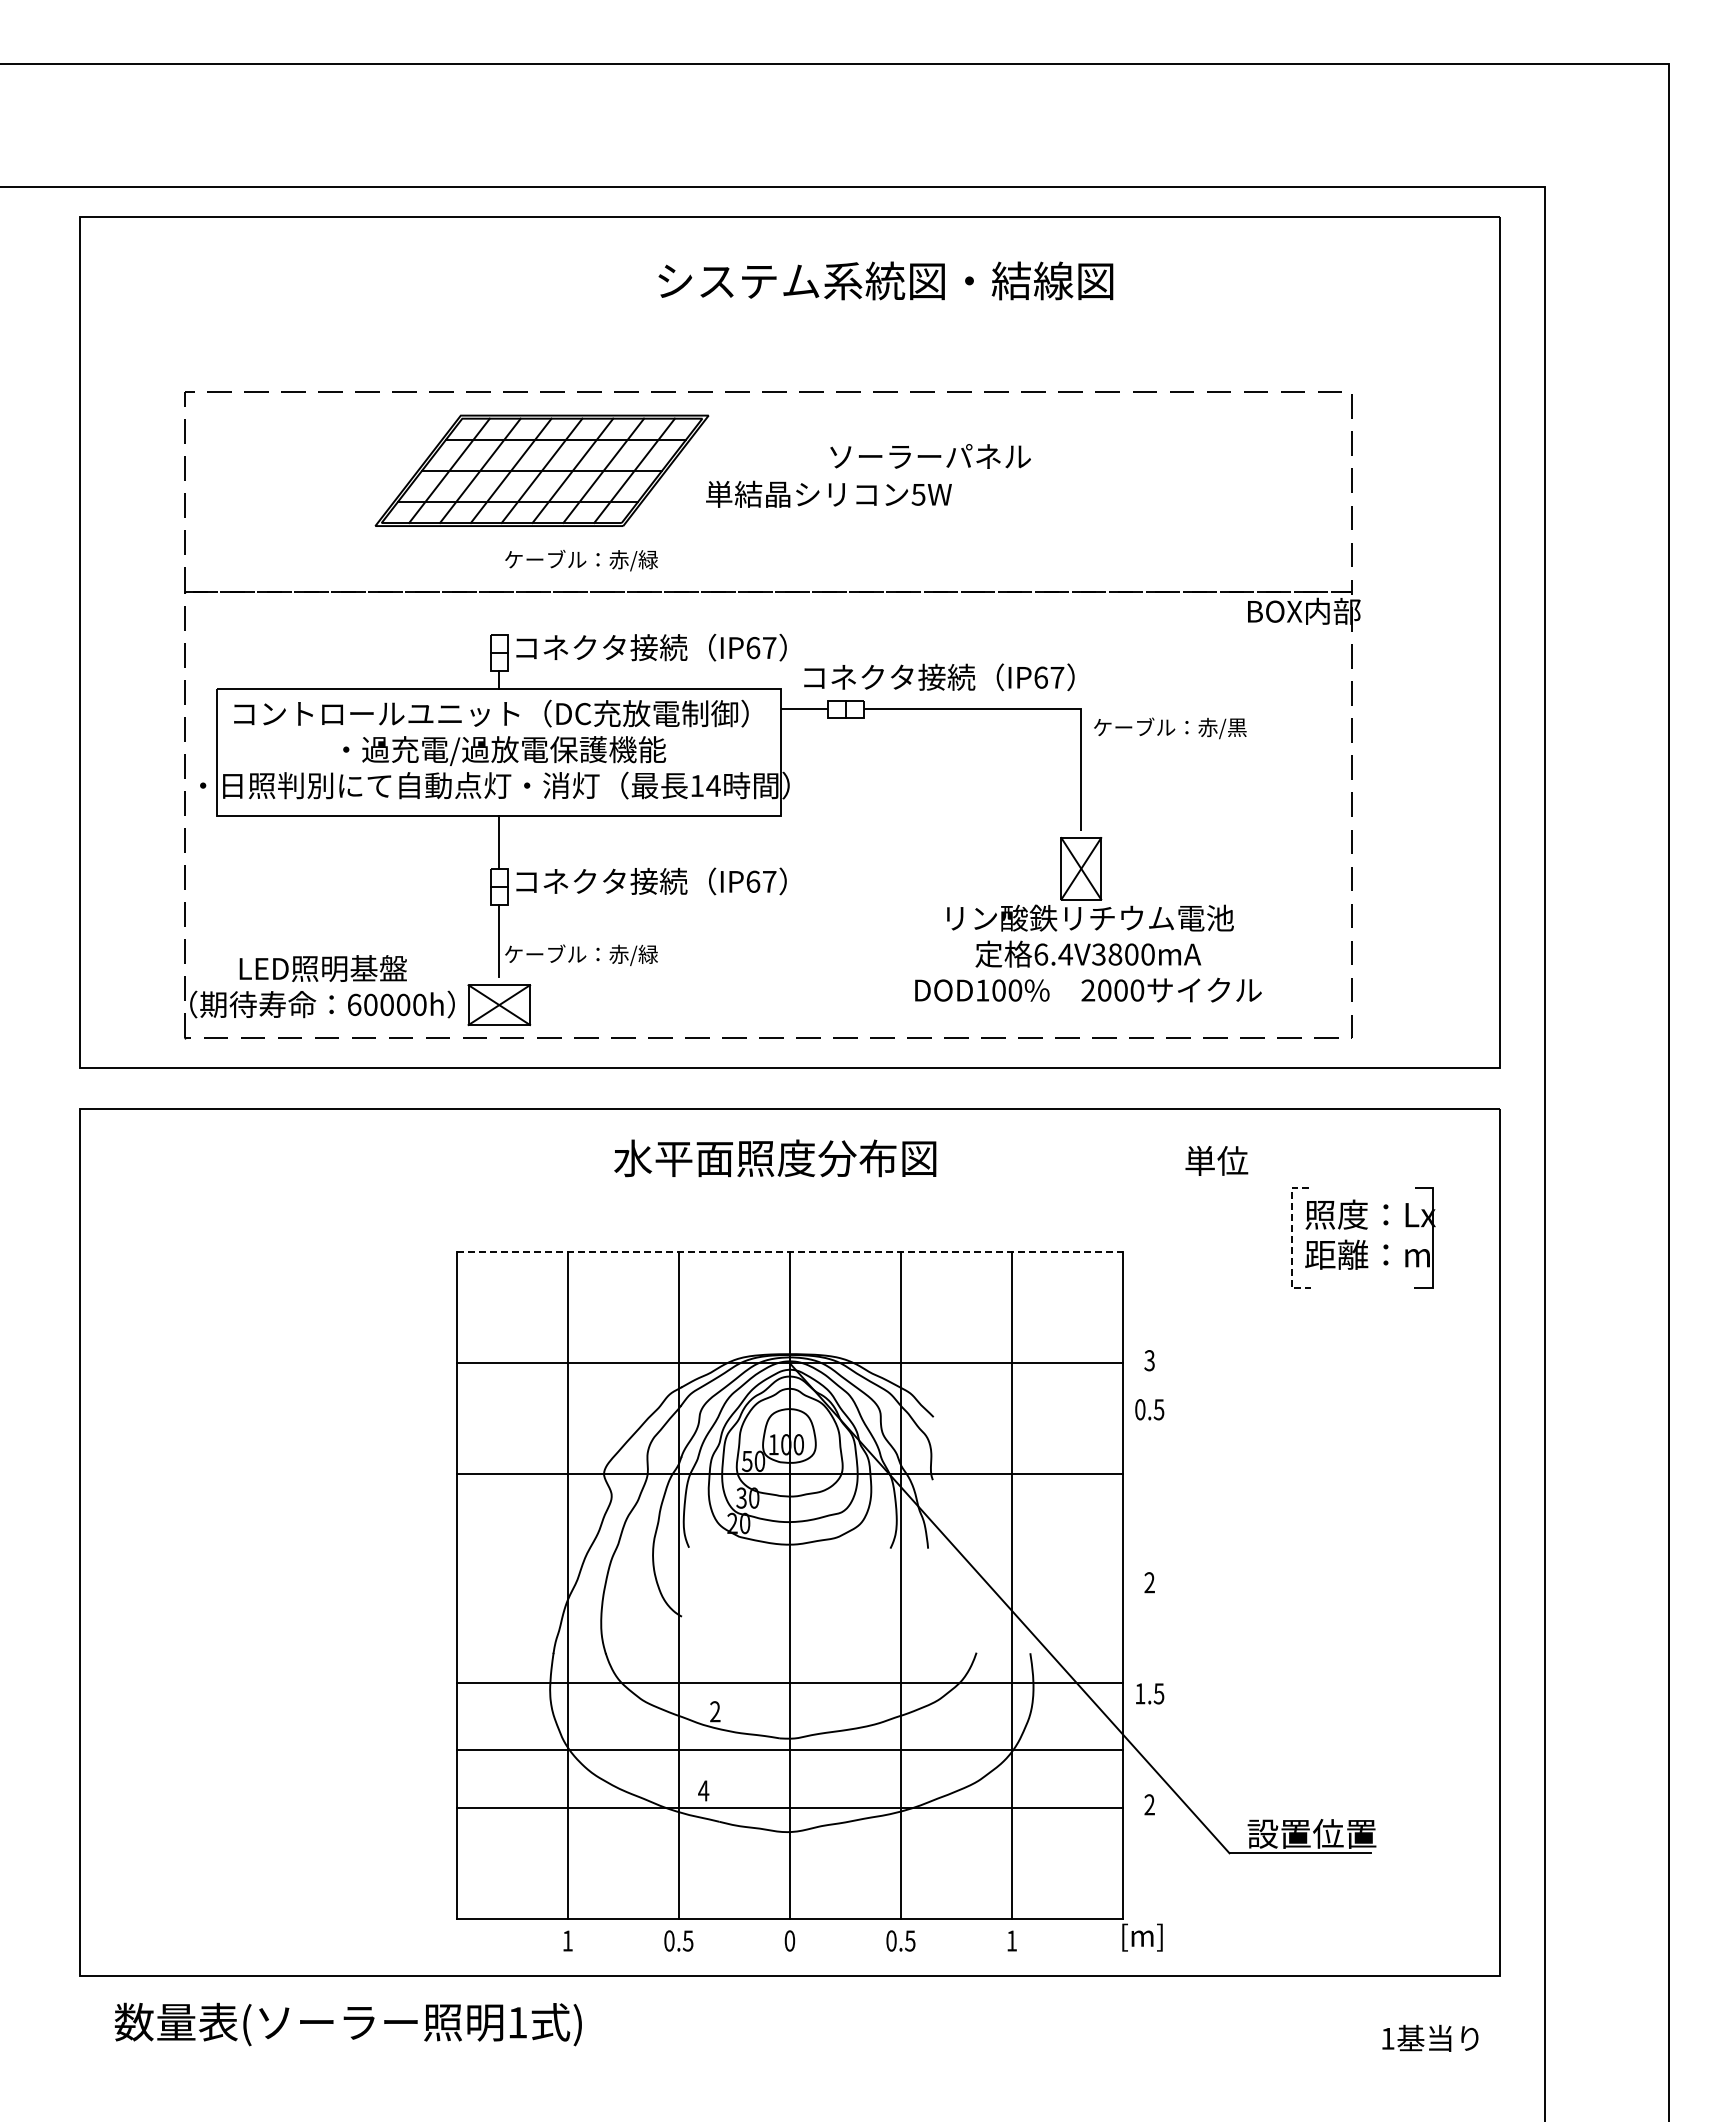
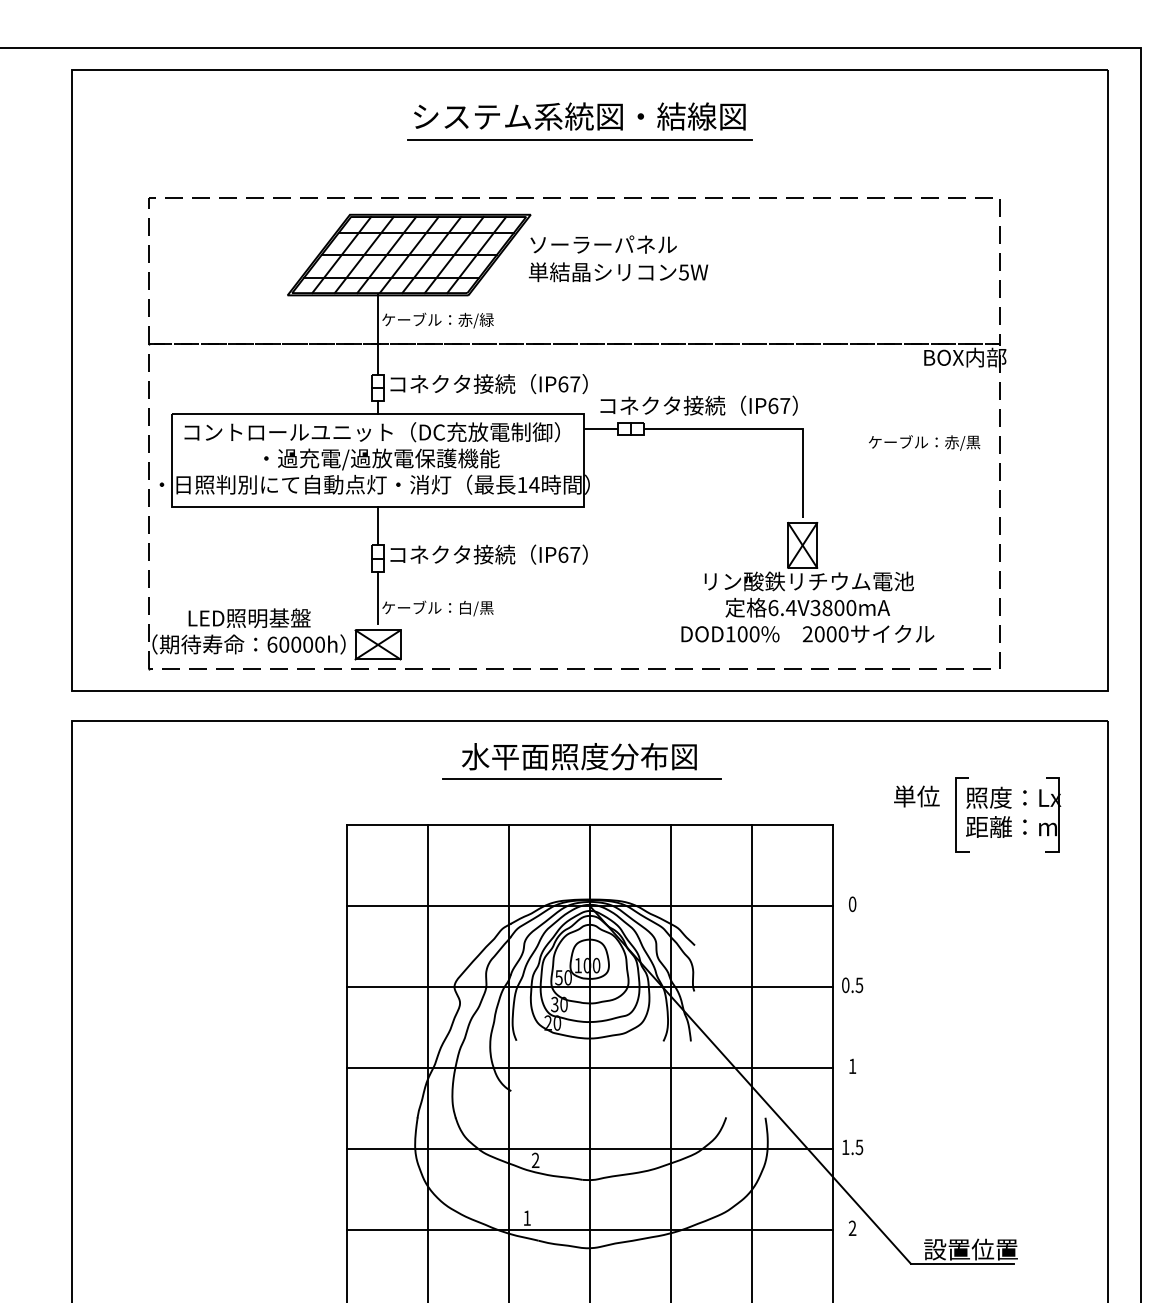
text: (885, 280) -> (579, 116), moved
line: (775, 312) -> (579, 139), added
text: (930, 456) -> (603, 244), moved
line: (499, 580) -> (378, 335), added
text: (1170, 728) -> (924, 443), moved
text: (633, 953) -> (475, 607), ケーブル：赤/緑 -> ケーブル：白/黒
text: (1216, 1160) -> (916, 796), moved
line: (778, 1189) -> (581, 779), added
line: (1291, 1239) -> (956, 815), dashed -> solid
line: (790, 1252) -> (590, 825), dashed -> solid
text: (1149, 1360) -> (852, 904), 3 -> 0
text: (1149, 1409) -> (852, 985), moved
text: (1149, 1582) -> (852, 1066), 2 -> 1
line: (789, 1683) -> (589, 1068), moved
line: (789, 1749) -> (589, 1149), moved
text: (703, 1790) -> (527, 1217), 4 -> 1

